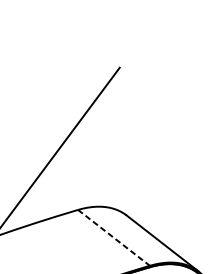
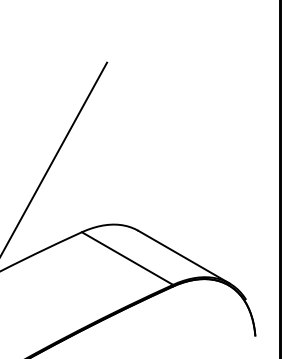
line: (113, 237) -> (127, 258), dashed -> solid

